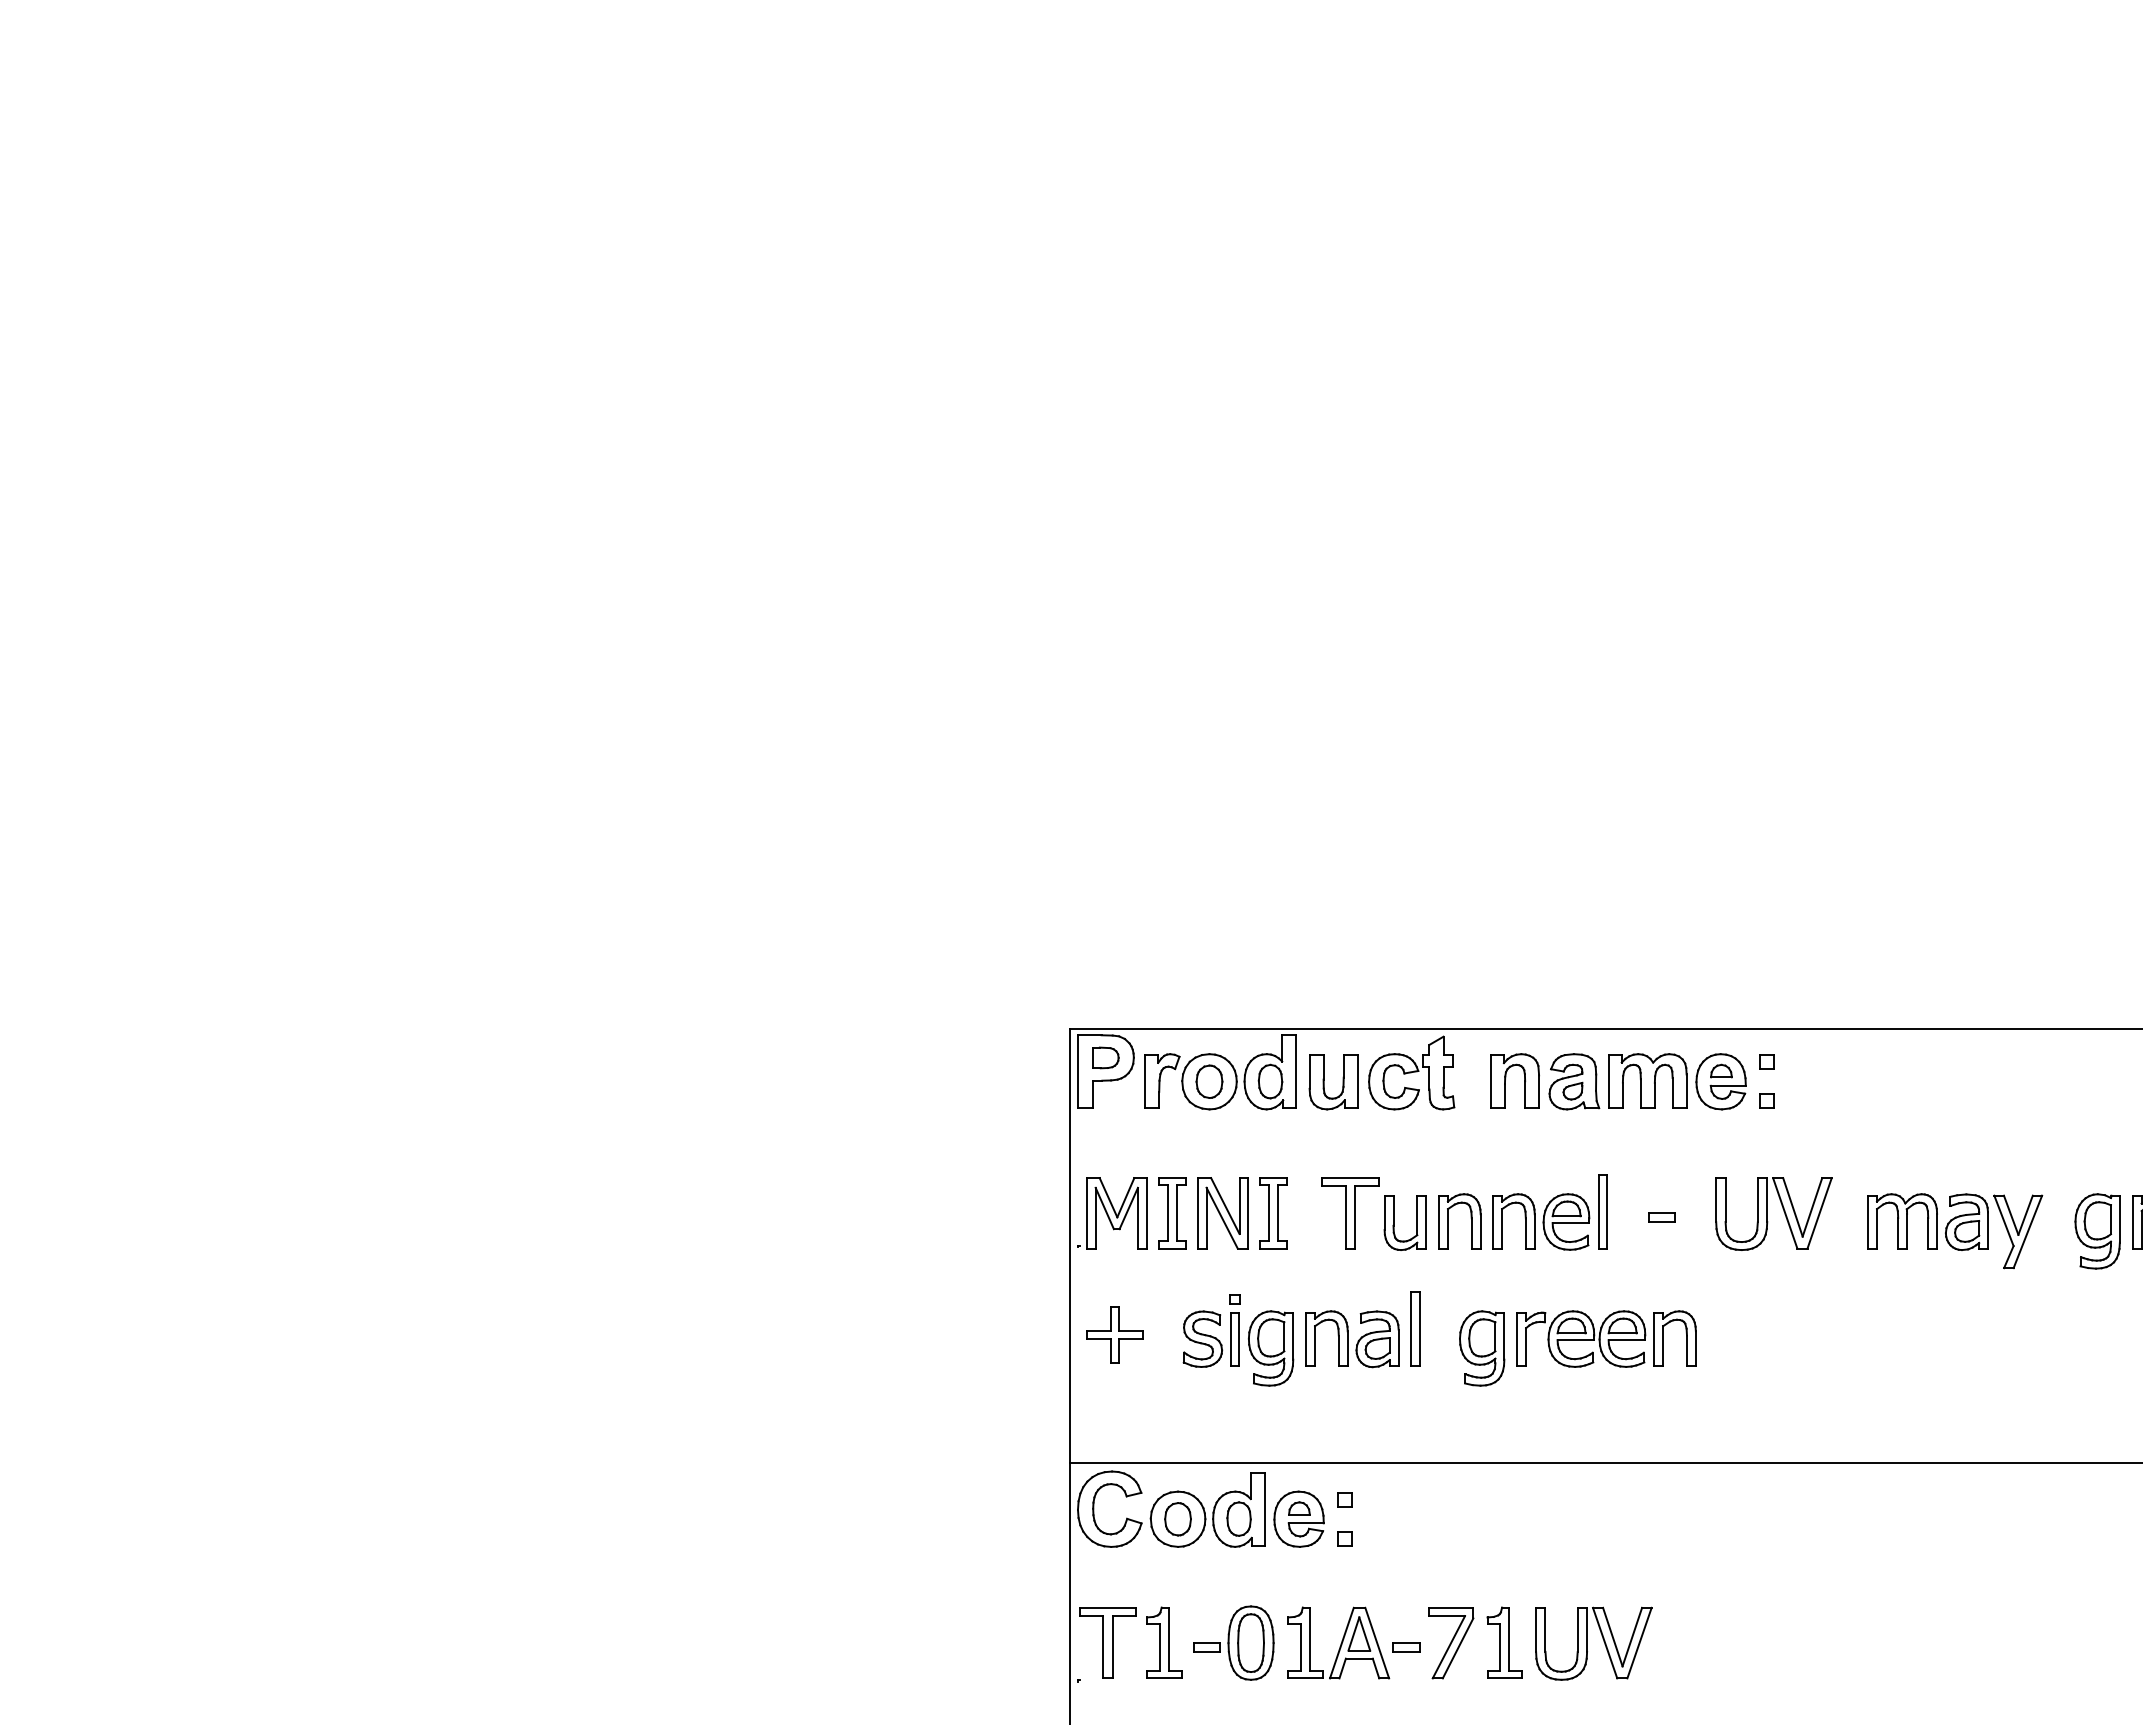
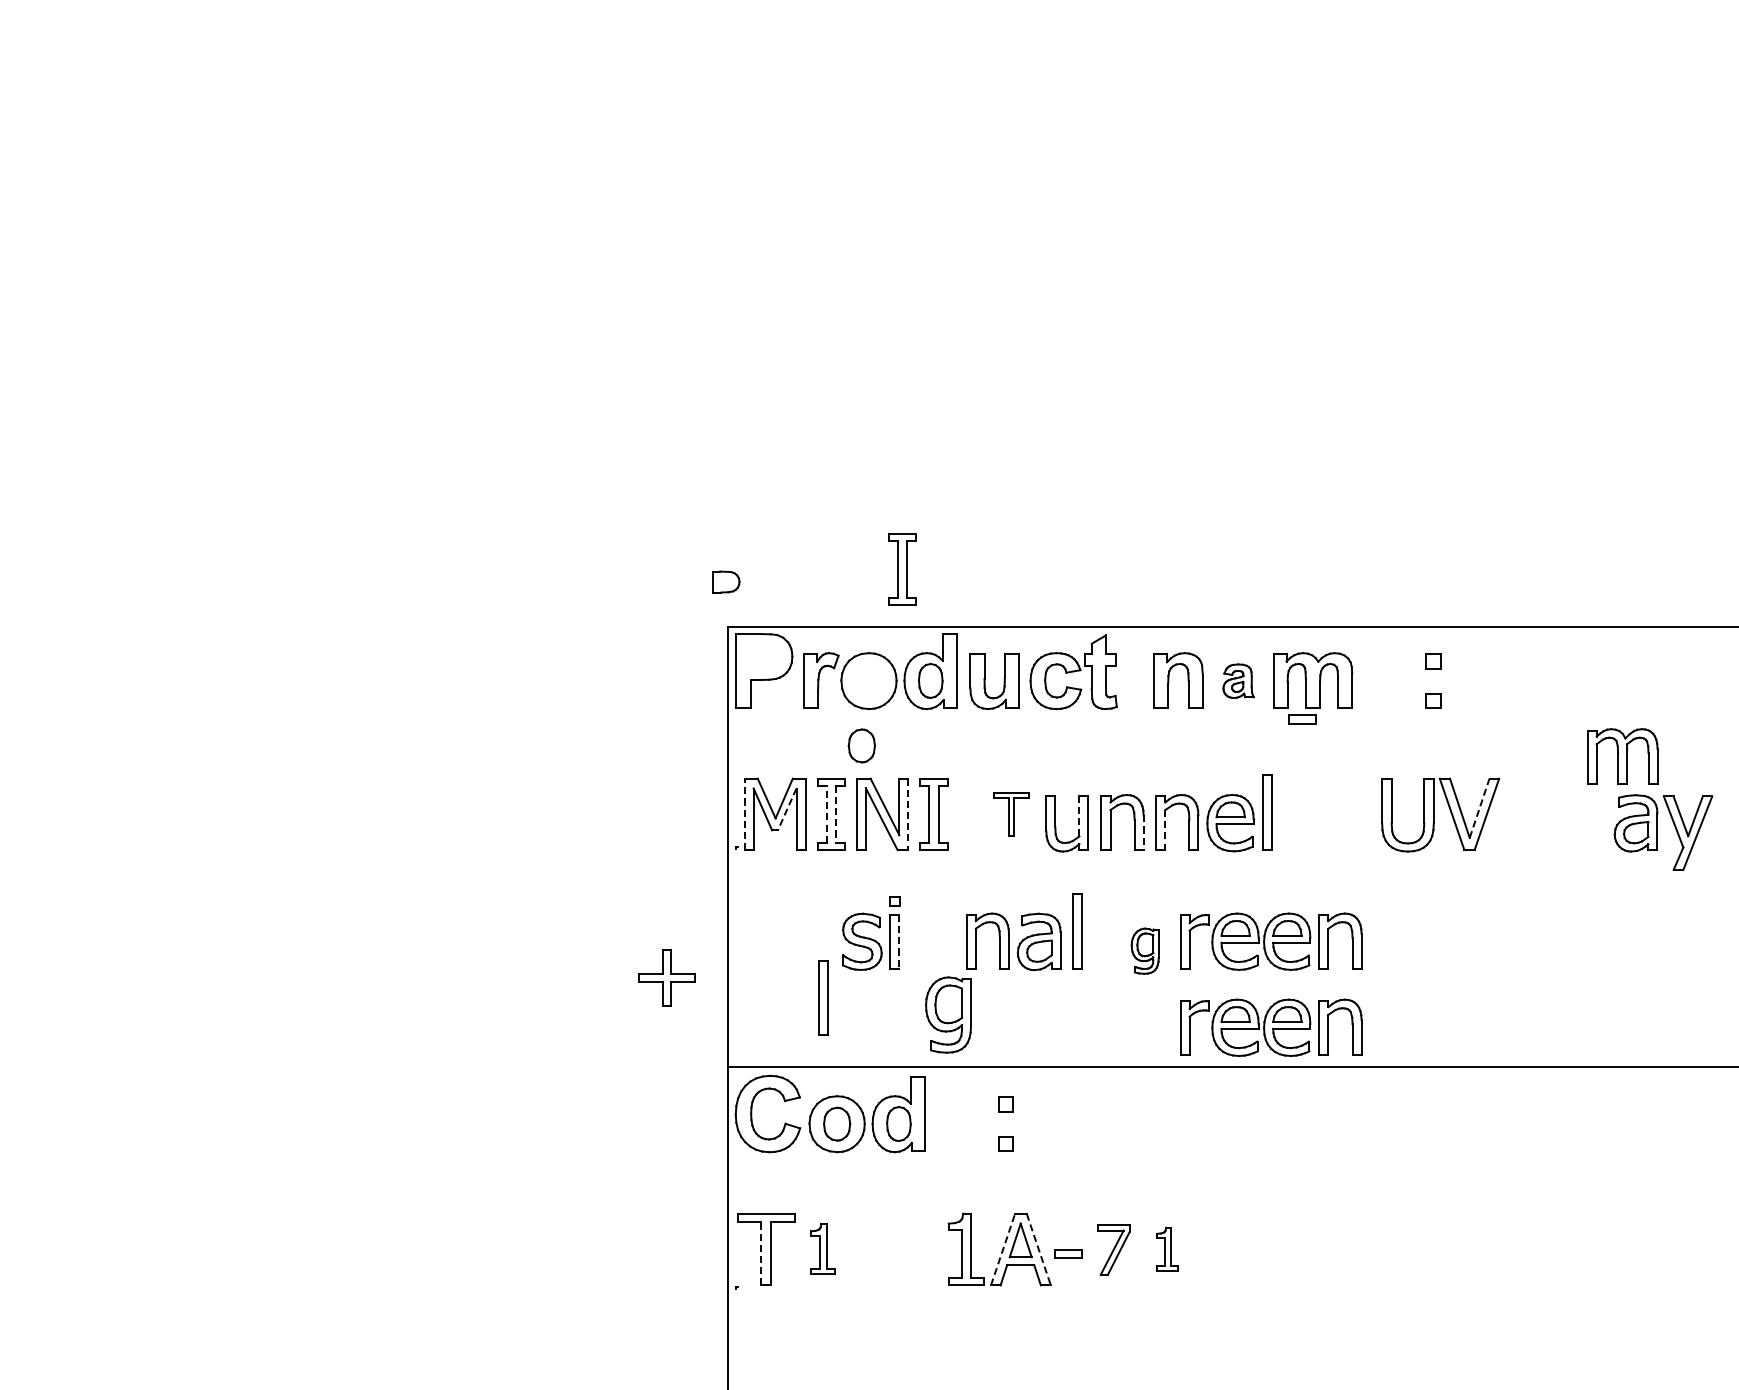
part: (1242, 971) -> (902, 569), added
part: (1105, 1057) -> (726, 581), moved
part: (1209, 1081) -> (861, 745), moved
part: (1574, 1081) -> (1238, 680), size x0.6
part: (1720, 1081) -> (1386, 680), removed
line: (1812, 1207) -> (1479, 808), solid -> dashed
line: (1128, 1208) -> (786, 809), solid -> dashed
line: (1086, 1212) -> (744, 813), solid -> dashed
line: (1167, 1212) -> (826, 813), solid -> dashed
line: (1177, 1213) -> (836, 814), solid -> dashed
line: (1248, 1213) -> (908, 814), solid -> dashed
part: (1350, 1213) -> (1011, 814), size x0.6
line: (1417, 1215) -> (1079, 816), solid -> dashed
part: (1661, 1217) -> (1302, 719), moved
part: (1902, 1221) -> (1622, 756), moved
line: (1502, 1228) -> (1165, 829), solid -> dashed
line: (1480, 1231) -> (1143, 832), solid -> dashed
part: (1114, 1334) -> (666, 977), moved
line: (1239, 1339) -> (899, 942), solid -> dashed
part: (1271, 1348) -> (948, 1015), moved
part: (1482, 1348) -> (1145, 951), size x0.6
part: (1164, 1394) -> (823, 997), added
part: (1606, 1423) -> (1271, 1027), added
part: (1298, 1518) -> (959, 1123), removed
part: (1164, 1642) -> (823, 1249), size x0.7
part: (1233, 1642) -> (893, 1249), removed
line: (1342, 1642) -> (1003, 1249), solid -> dashed
part: (1504, 1642) -> (1167, 1249), size x0.6
line: (1377, 1643) -> (1039, 1250), solid -> dashed
part: (1451, 1643) -> (1114, 1250), size x0.7
part: (1593, 1643) -> (1257, 1250), removed
line: (1103, 1646) -> (761, 1253), solid -> dashed

